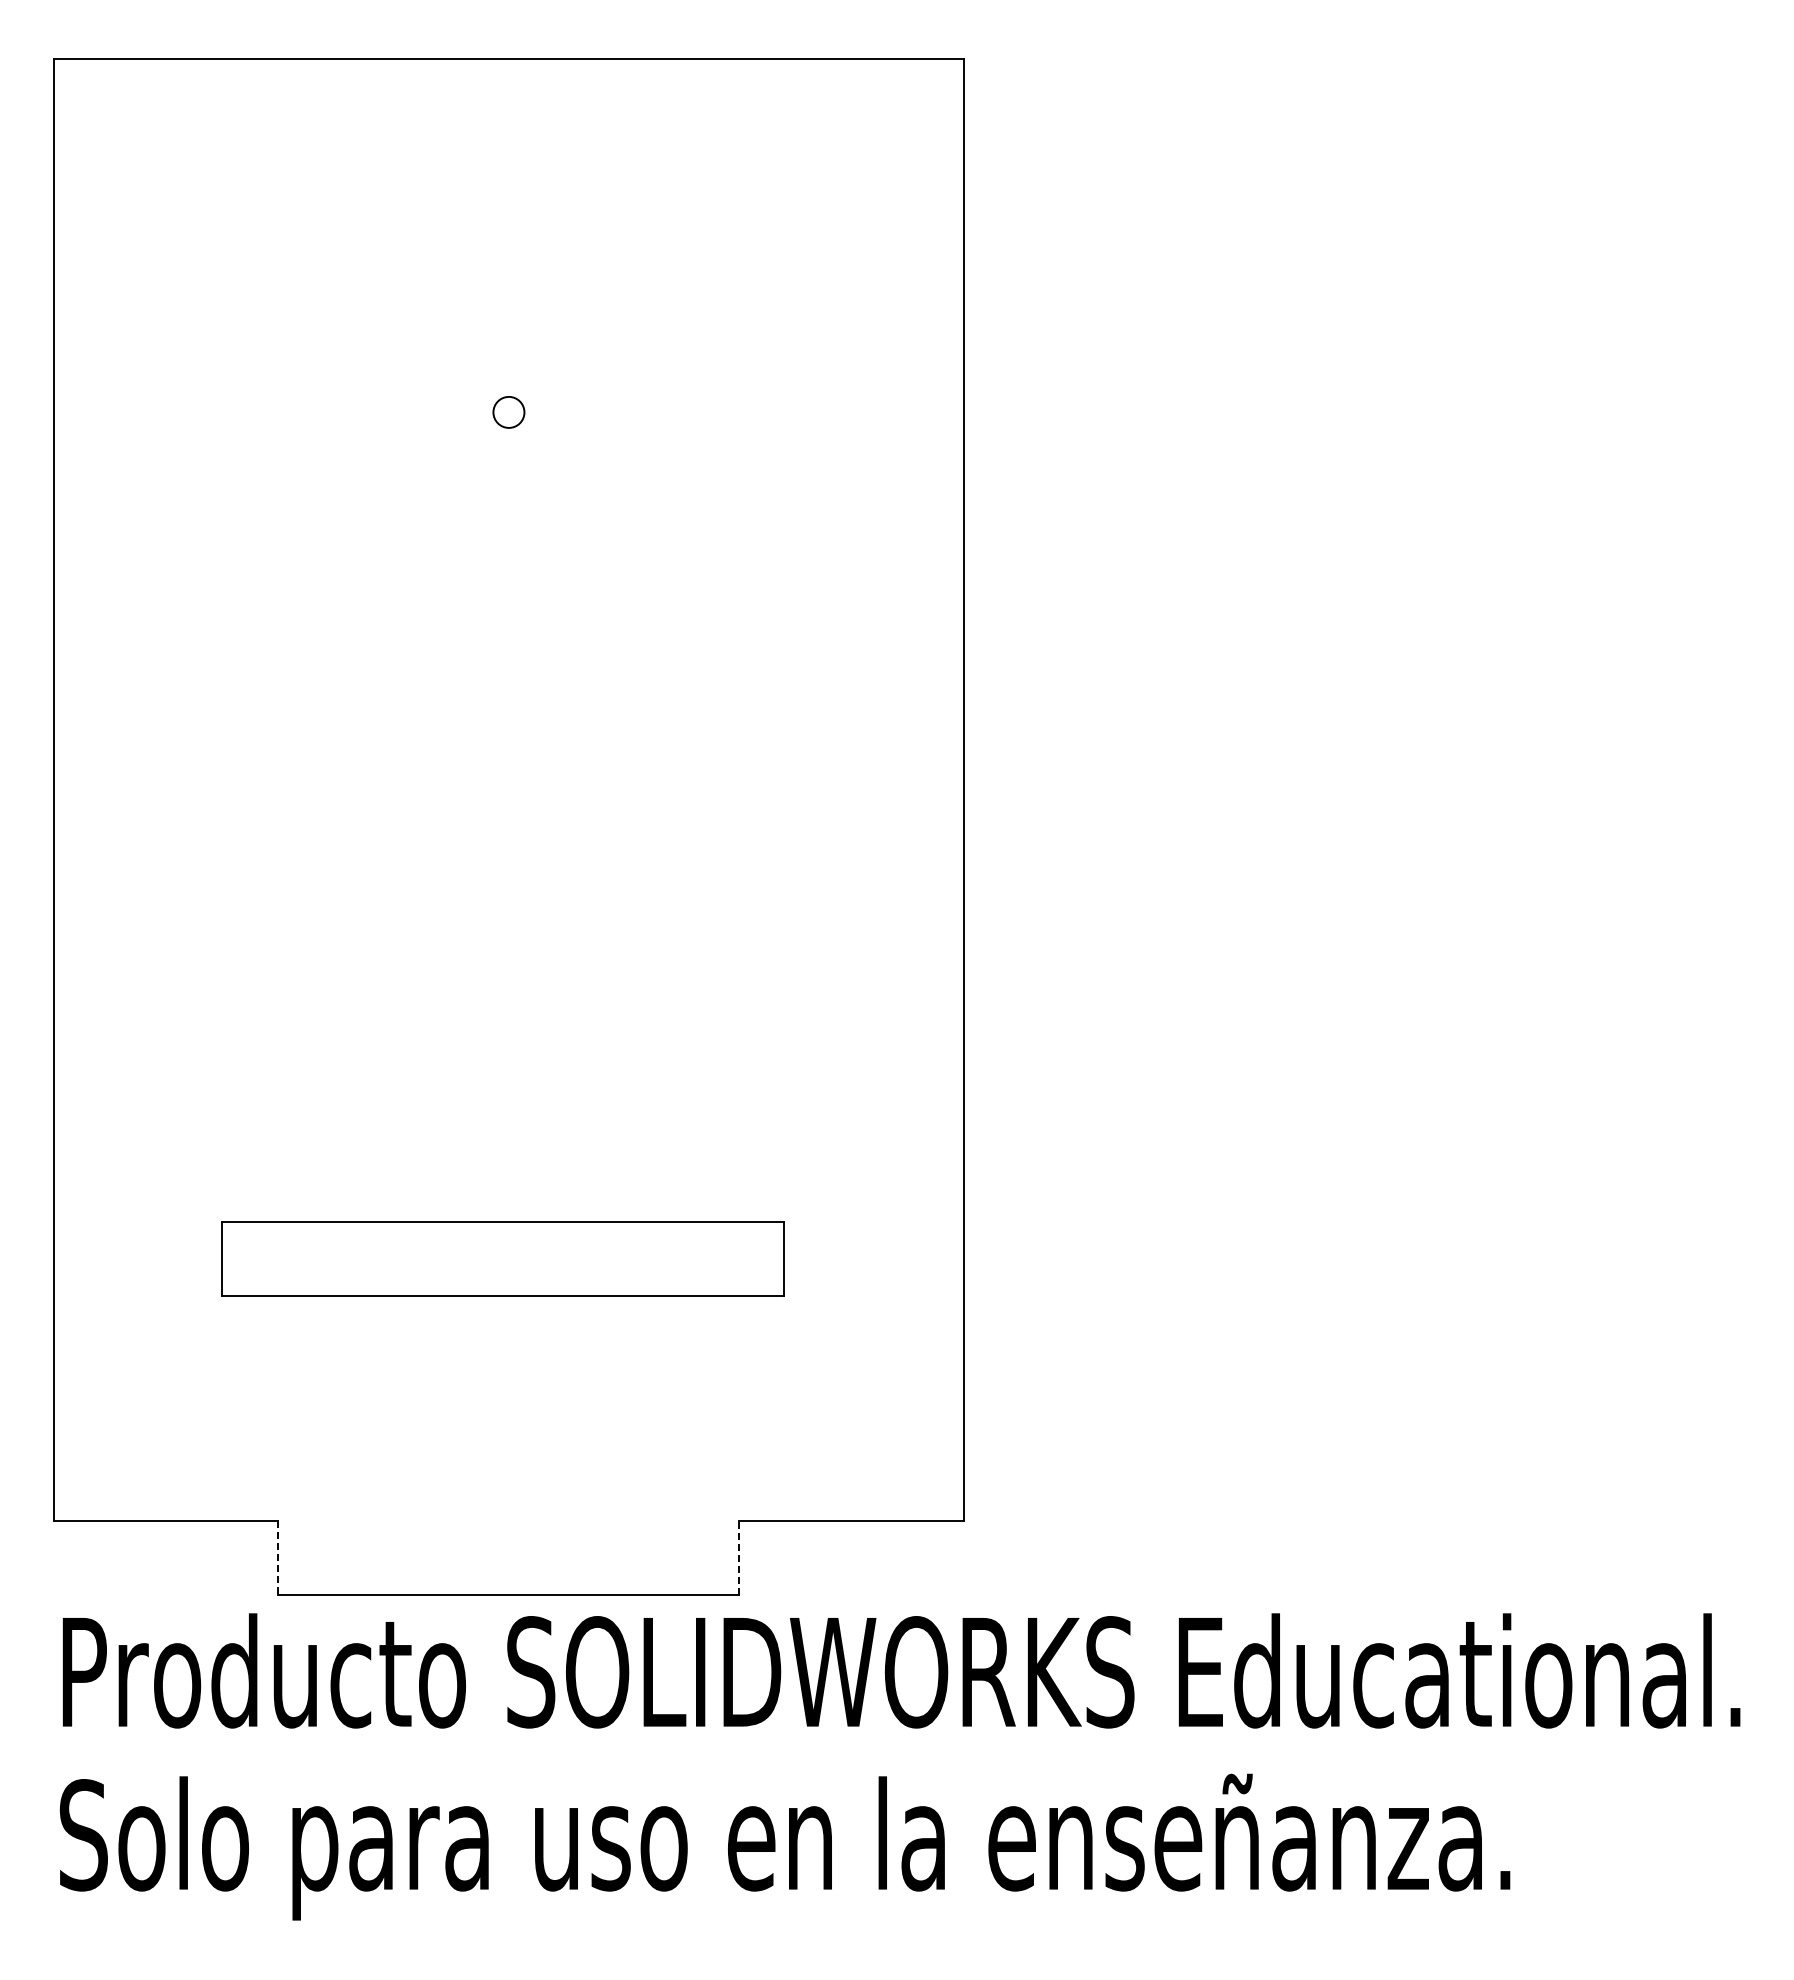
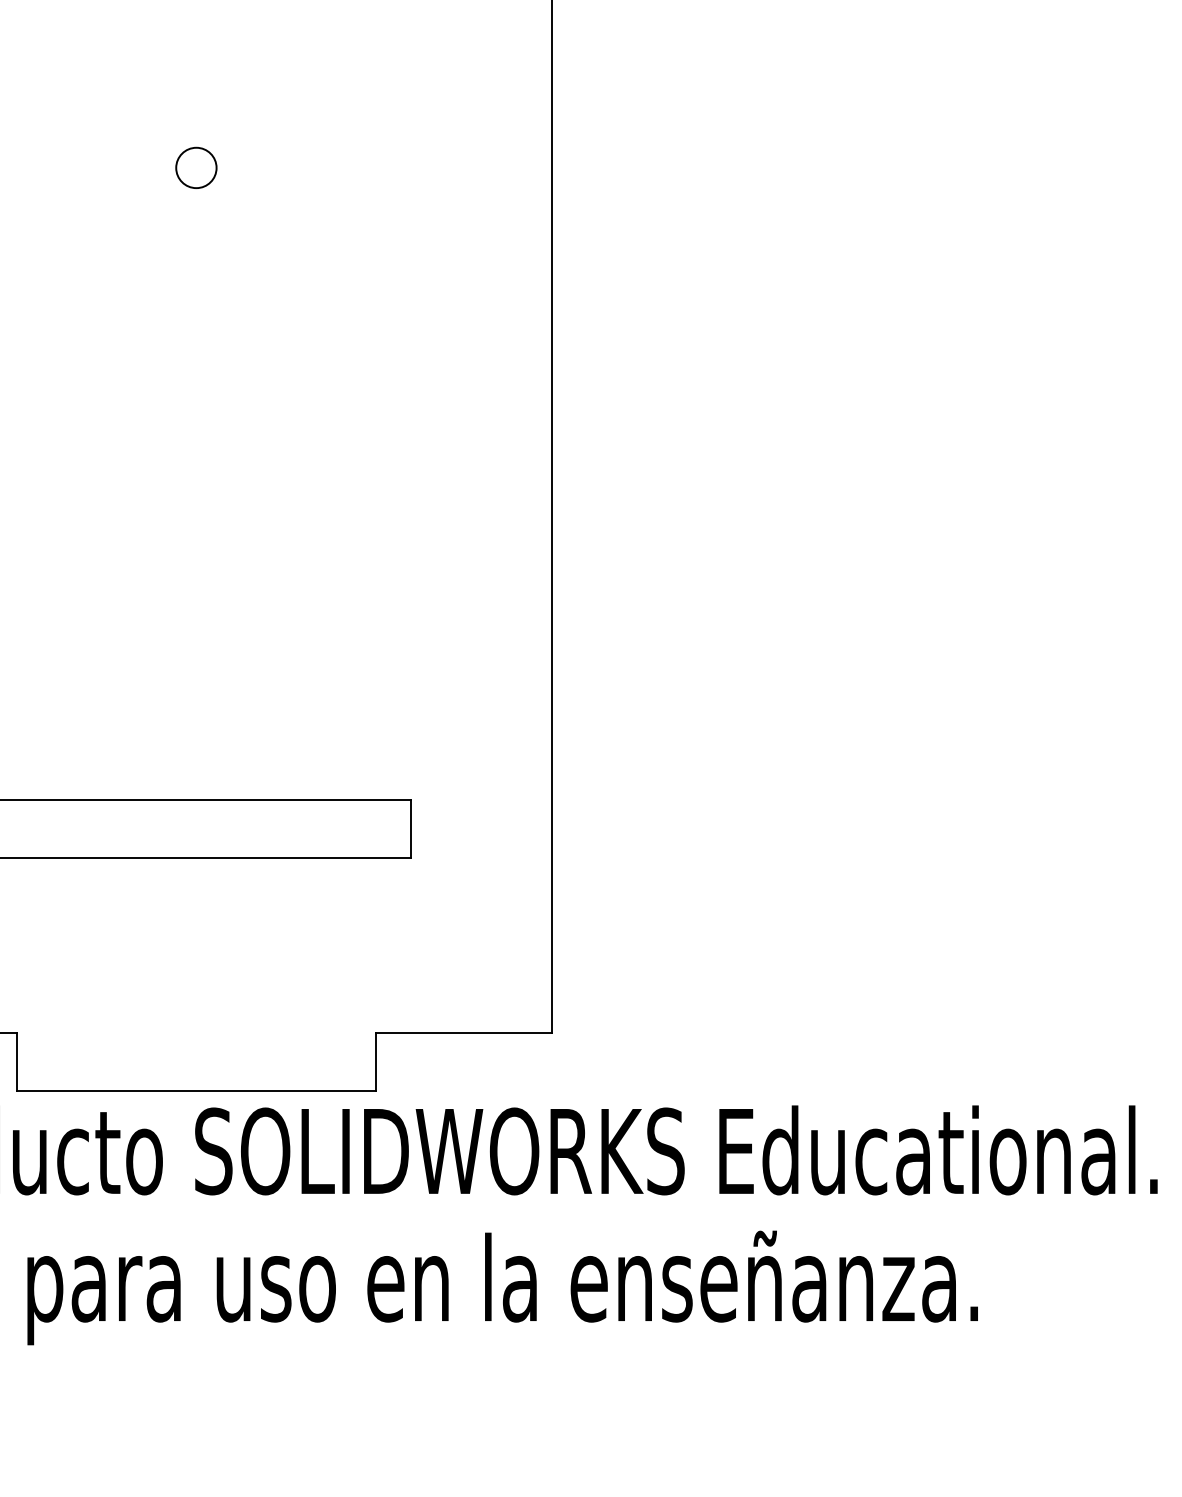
circle: (508, 412) -> (196, 168), size x1.67
line: (739, 1557) -> (376, 1061), dashed -> solid
line: (278, 1558) -> (16, 1062), dashed -> solid

